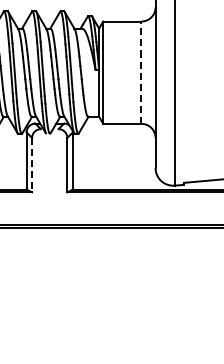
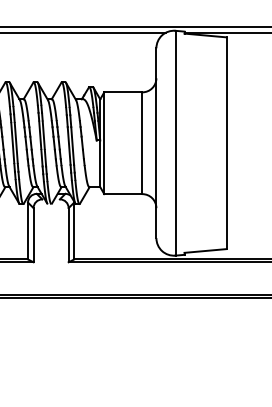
line: (141, 72) -> (142, 143), dashed -> solid
line: (32, 165) -> (33, 235), dashed -> solid

